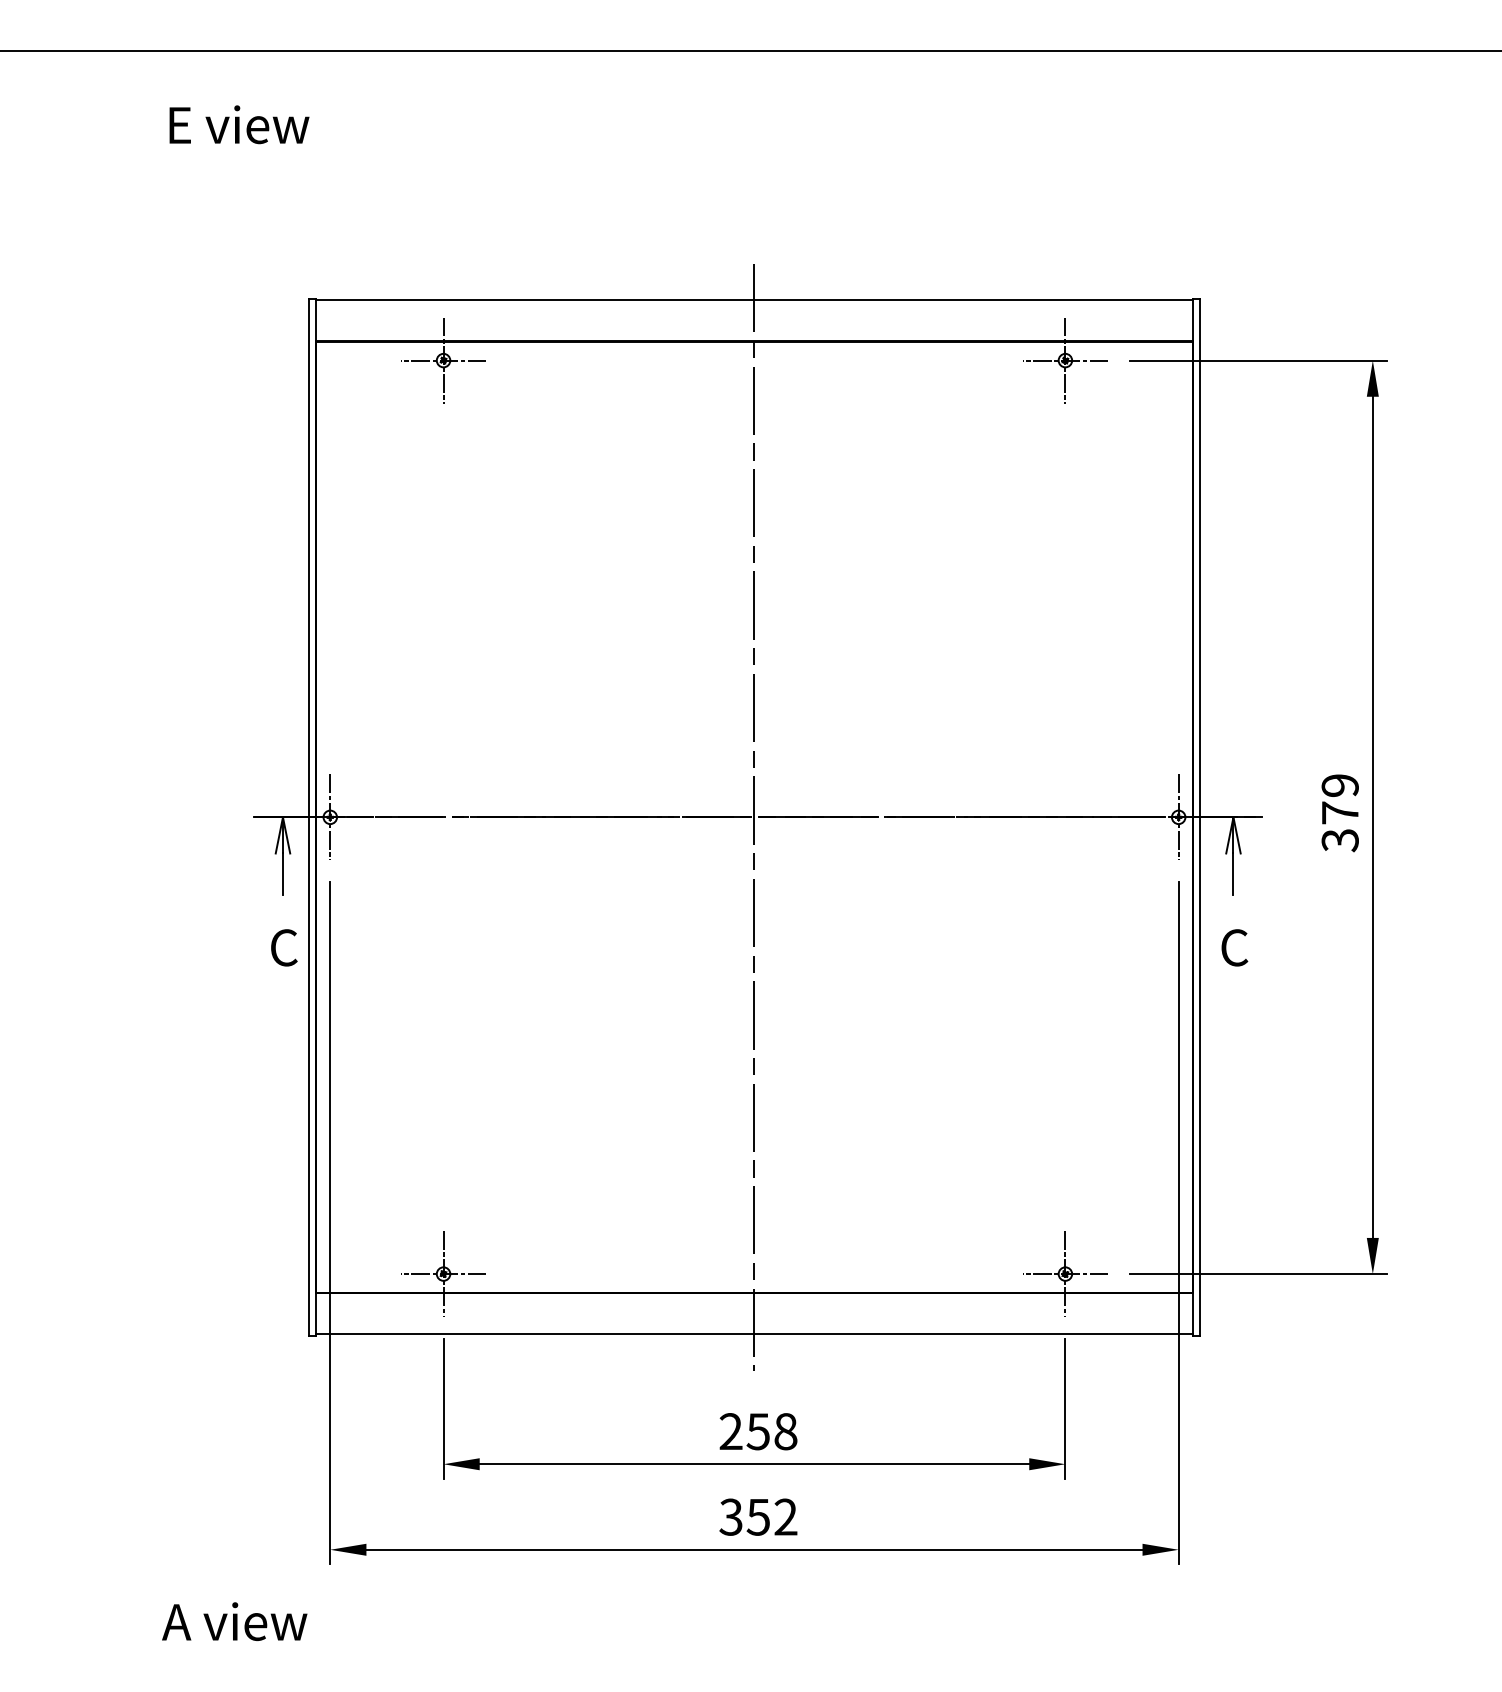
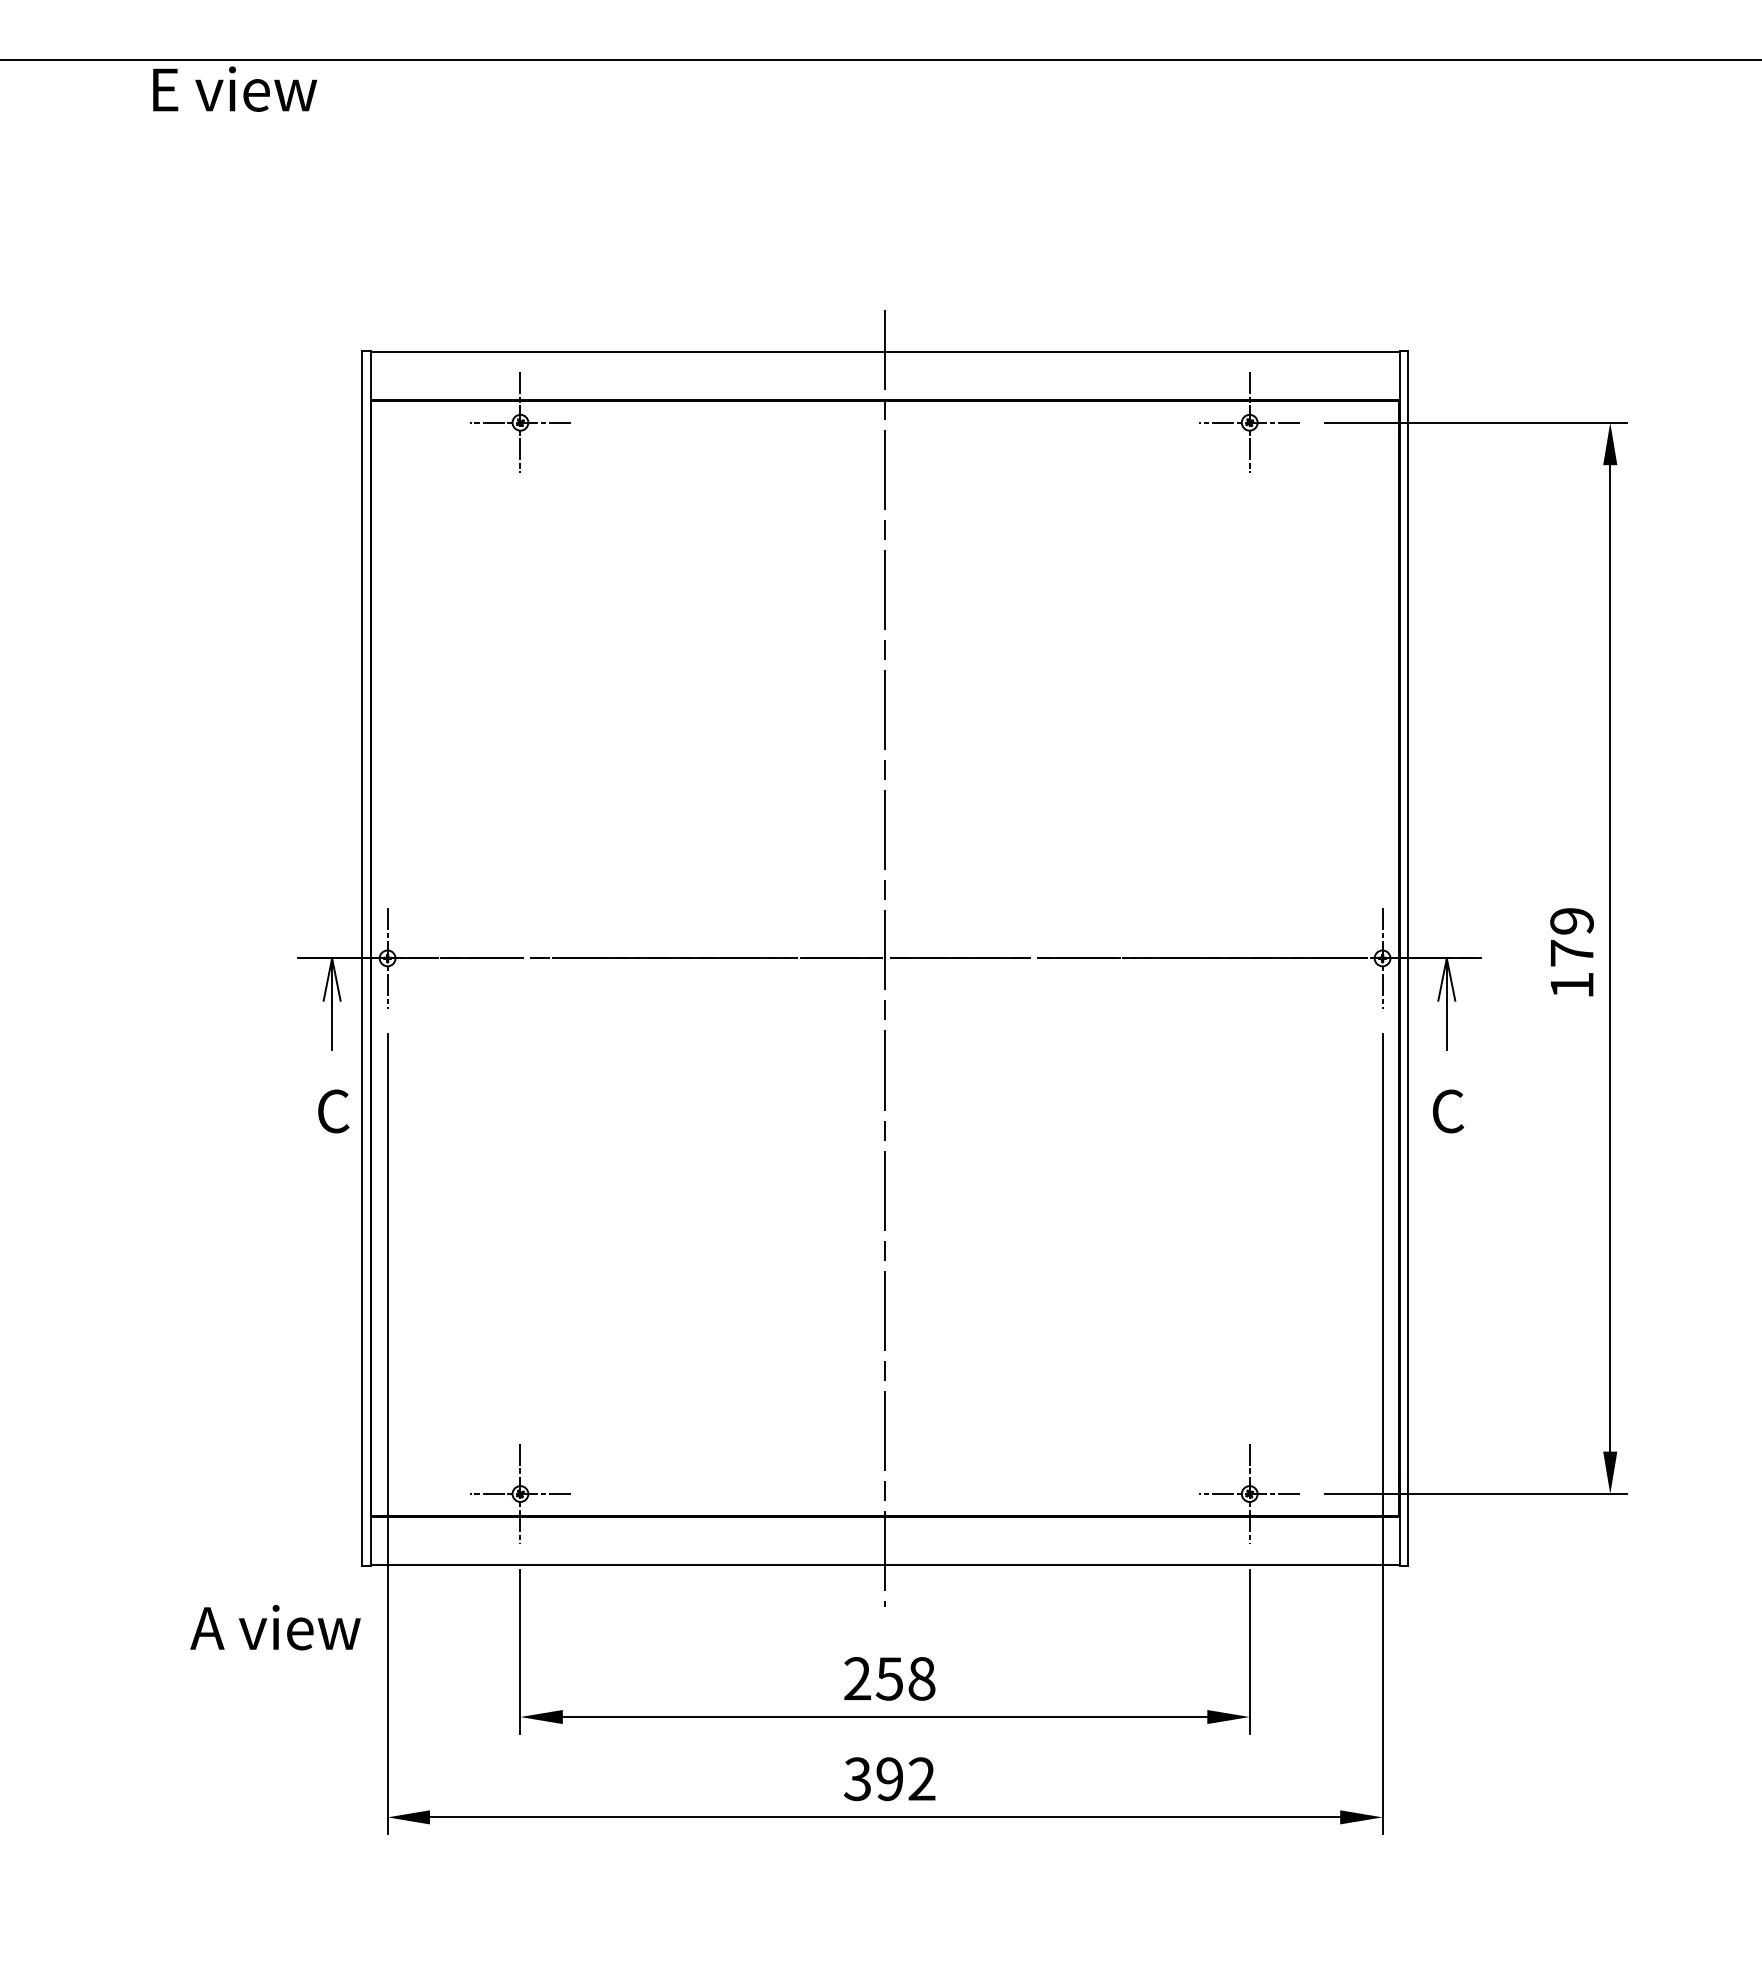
text: (239, 124) -> (235, 88), moved
text: (1339, 840) -> (1571, 985), 379 -> 179
text: (758, 1517) -> (889, 1779), 352 -> 392
text: (234, 1621) -> (275, 1627), moved

